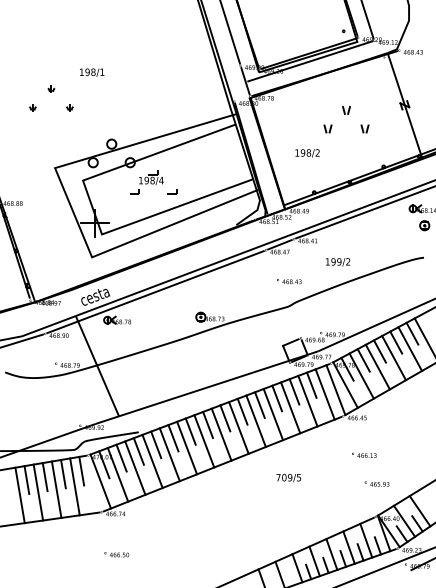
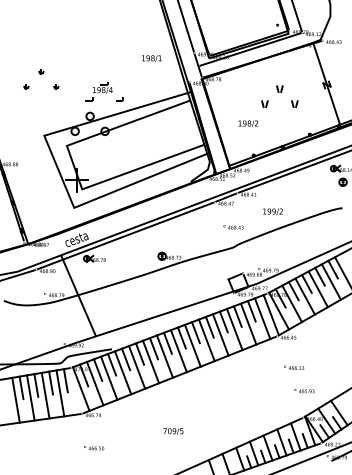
text: (92, 72) -> (152, 58), moved
part: (153, 182) -> (104, 91), moved
text: (288, 478) -> (173, 431), moved

